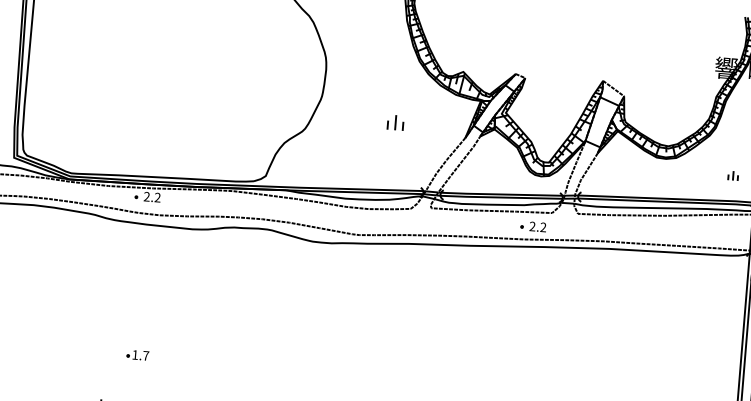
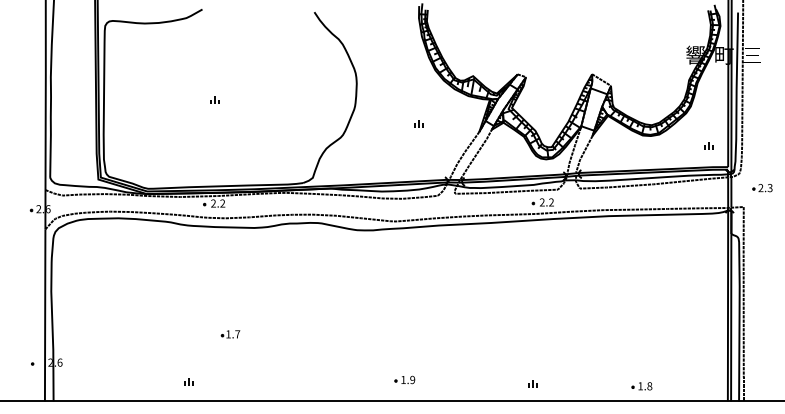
part: (157, 74) -> (214, 99), added
part: (394, 122) -> (418, 123), size x0.62
part: (137, 355) -> (230, 334), moved

